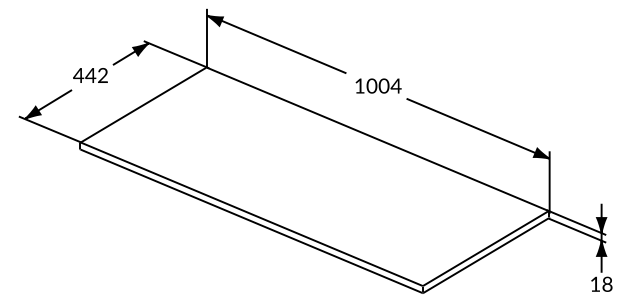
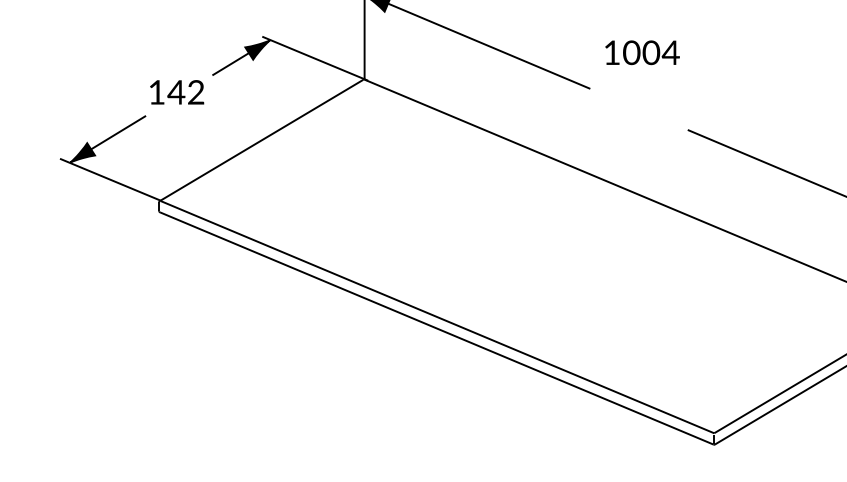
text: (78, 75) -> (156, 92), 442 -> 142
text: (378, 85) -> (642, 51), moved

